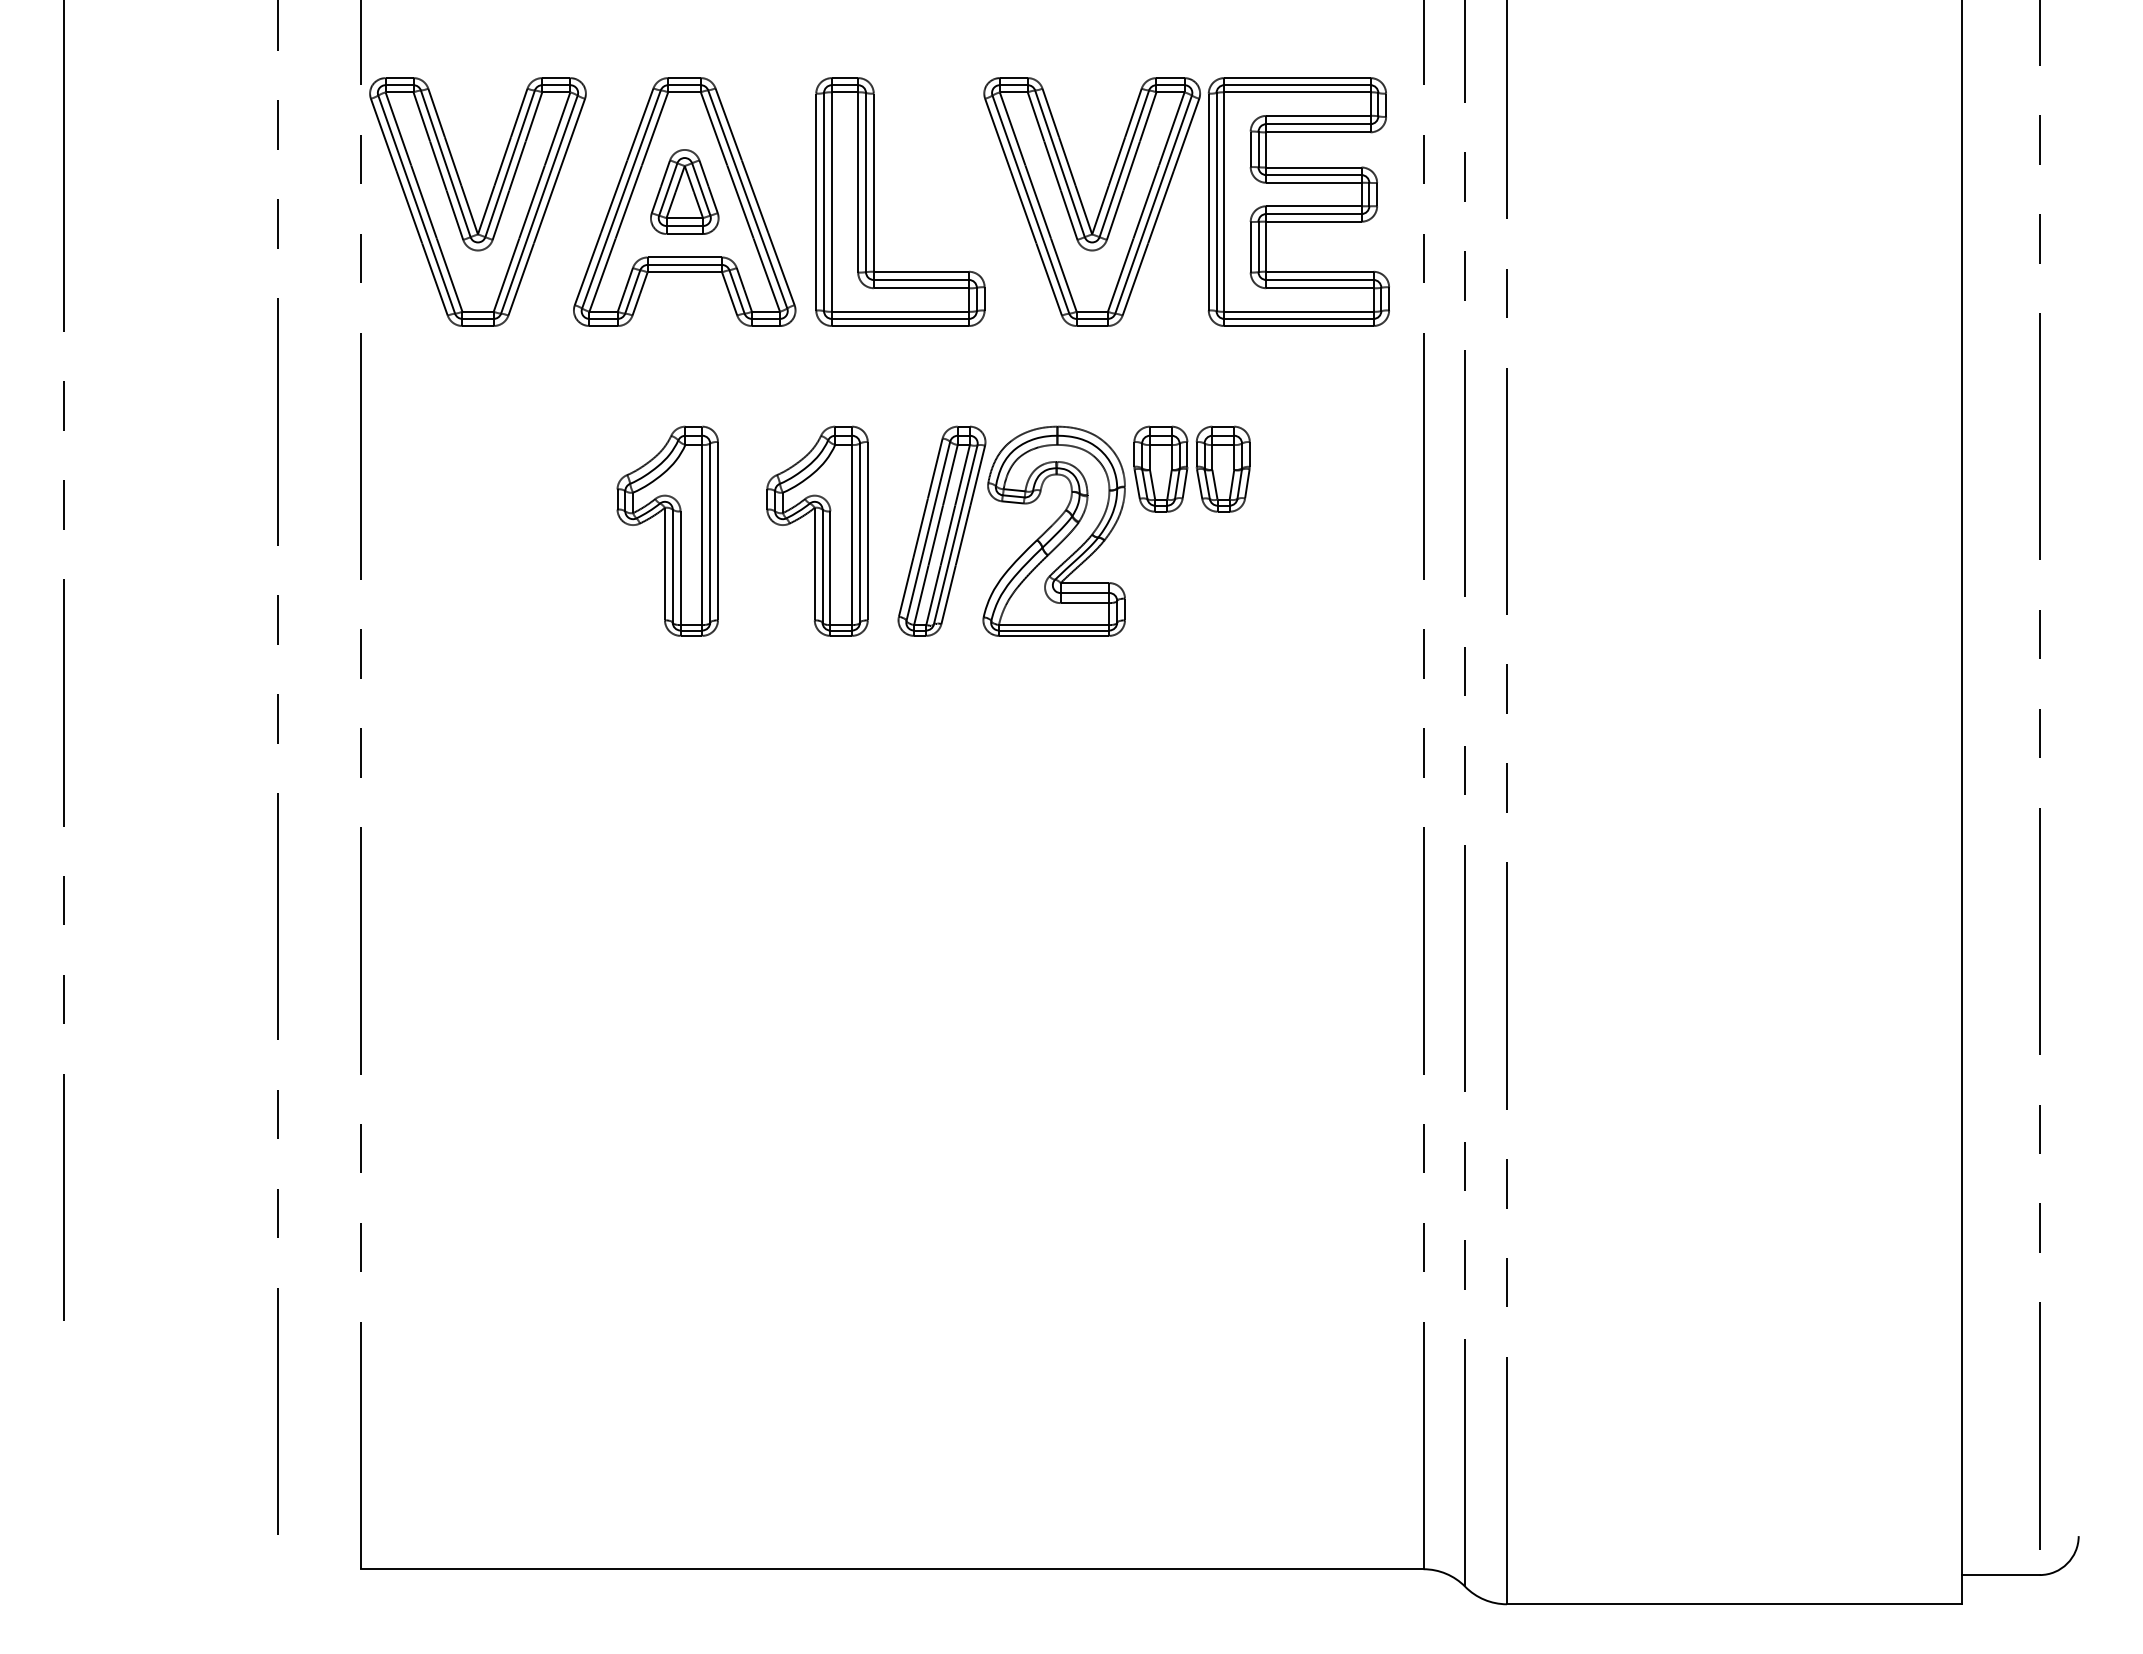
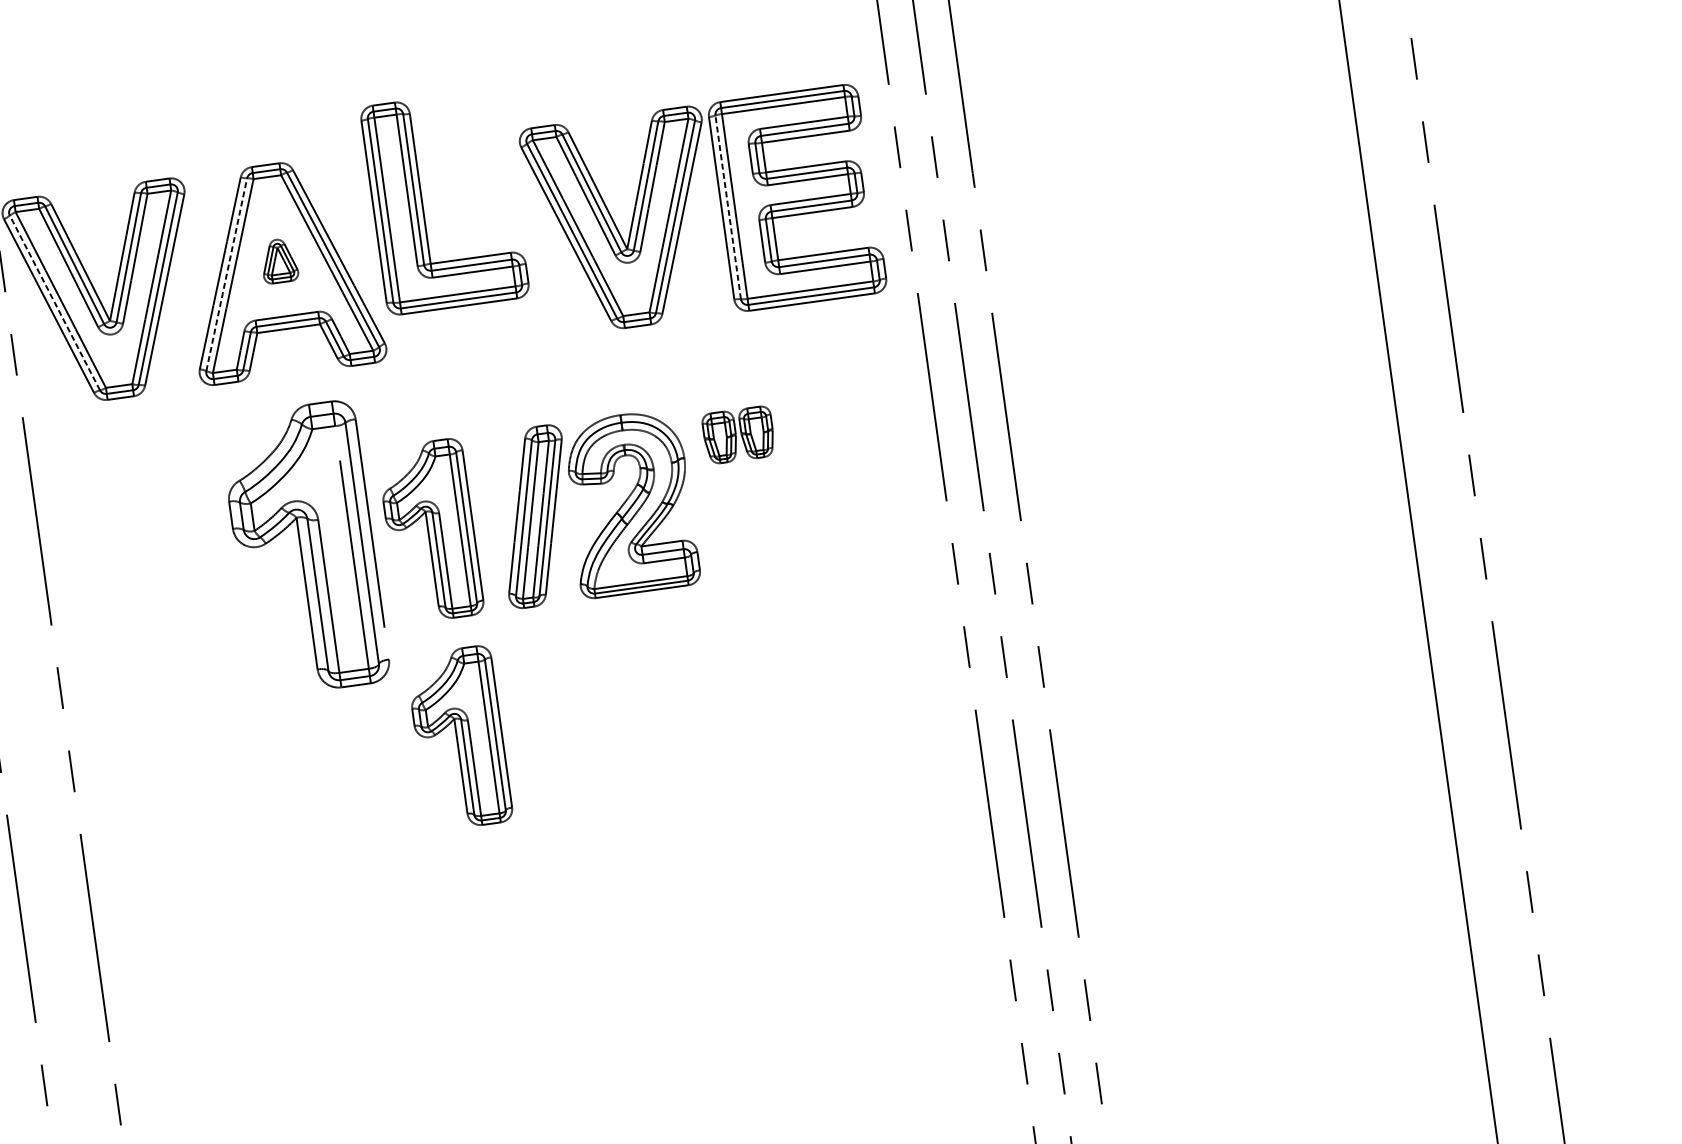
part: (684, 191) -> (278, 260), size x0.6
line: (621, 199) -> (226, 274), solid -> dashed
part: (874, 201) -> (423, 204), moved
line: (1216, 201) -> (728, 206), solid -> dashed
line: (416, 204) -> (54, 302), solid -> dashed
part: (1191, 468) -> (738, 434), size x0.7
part: (667, 530) -> (304, 548), size x1.6
part: (817, 776) -> (459, 737), added

